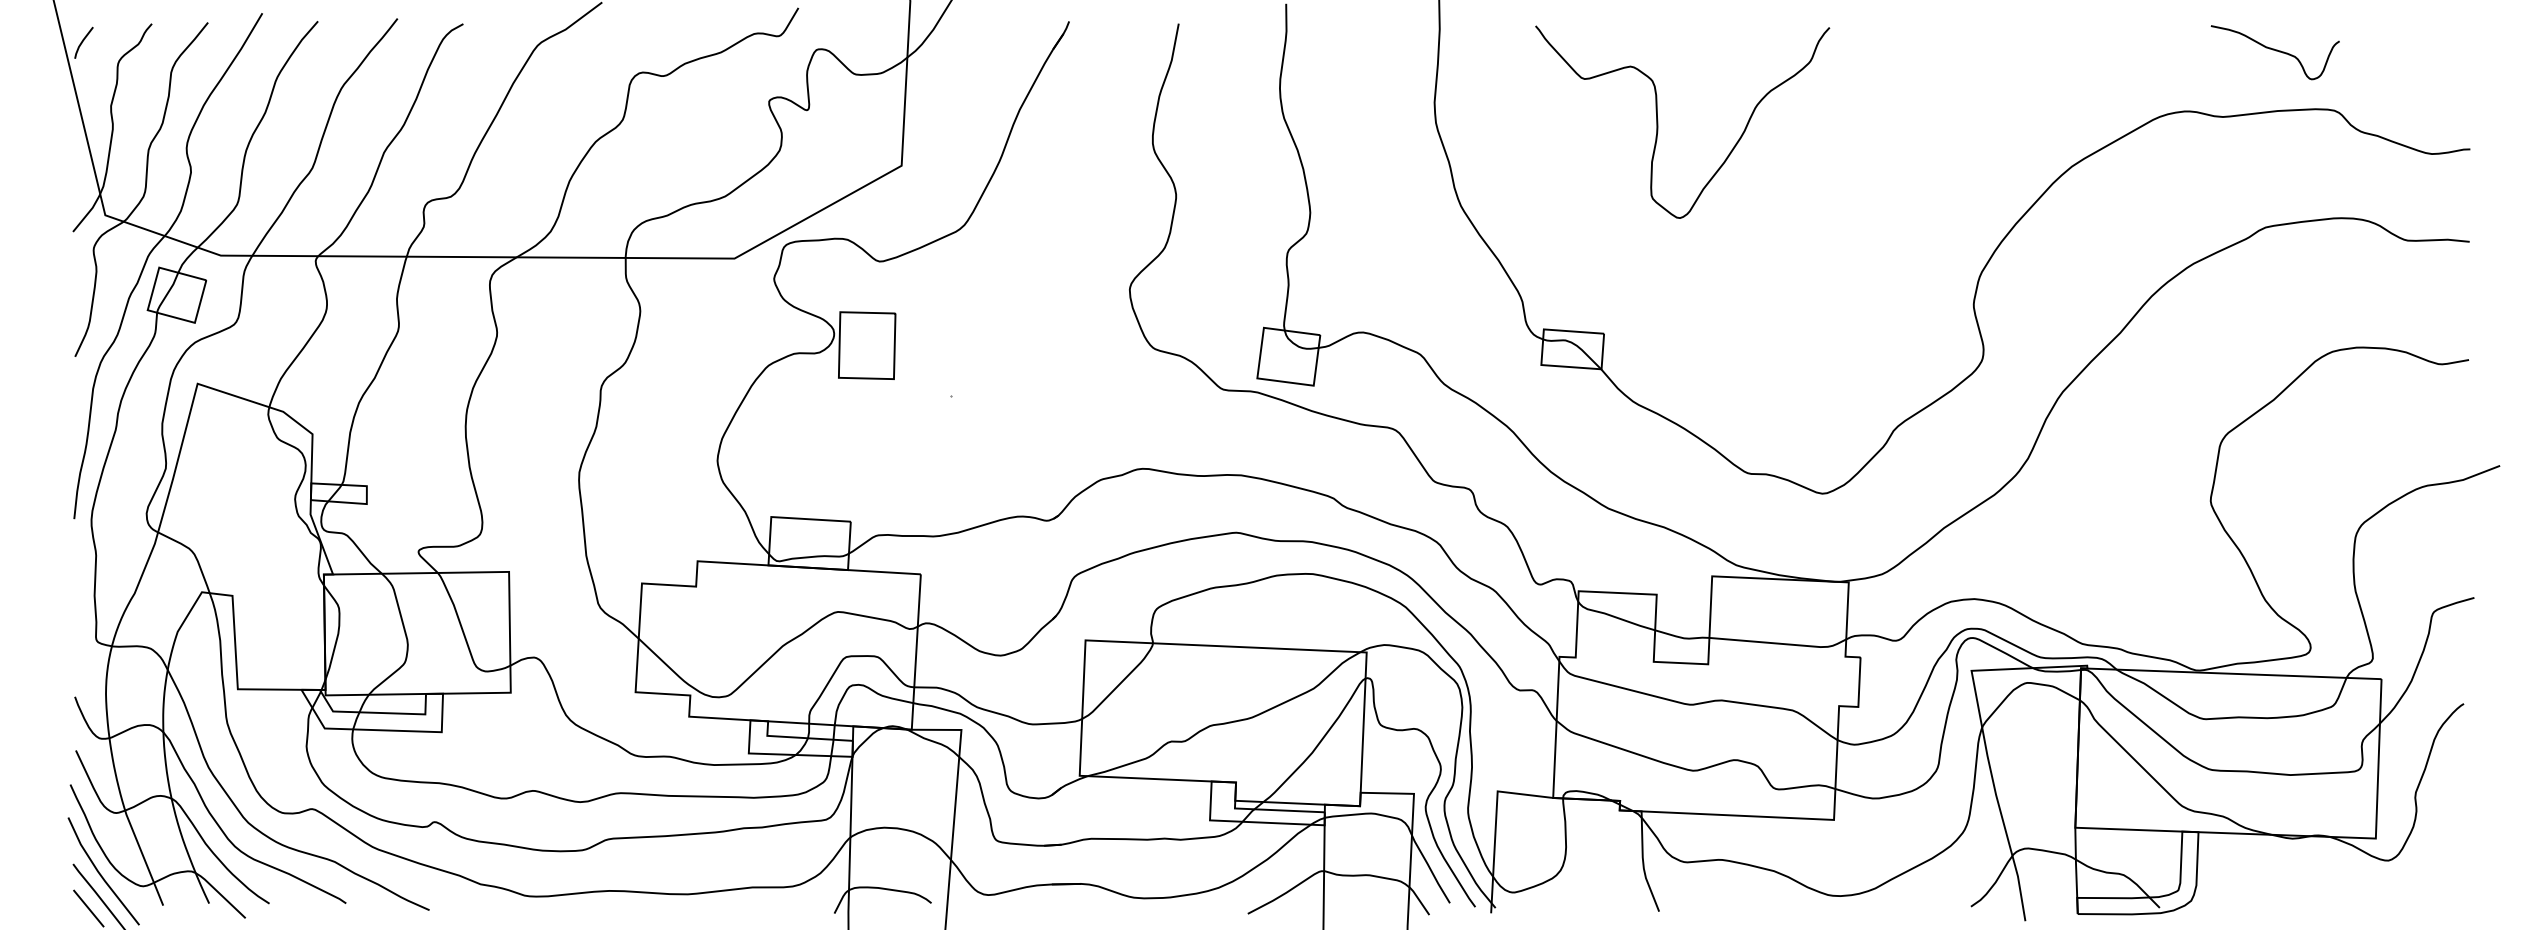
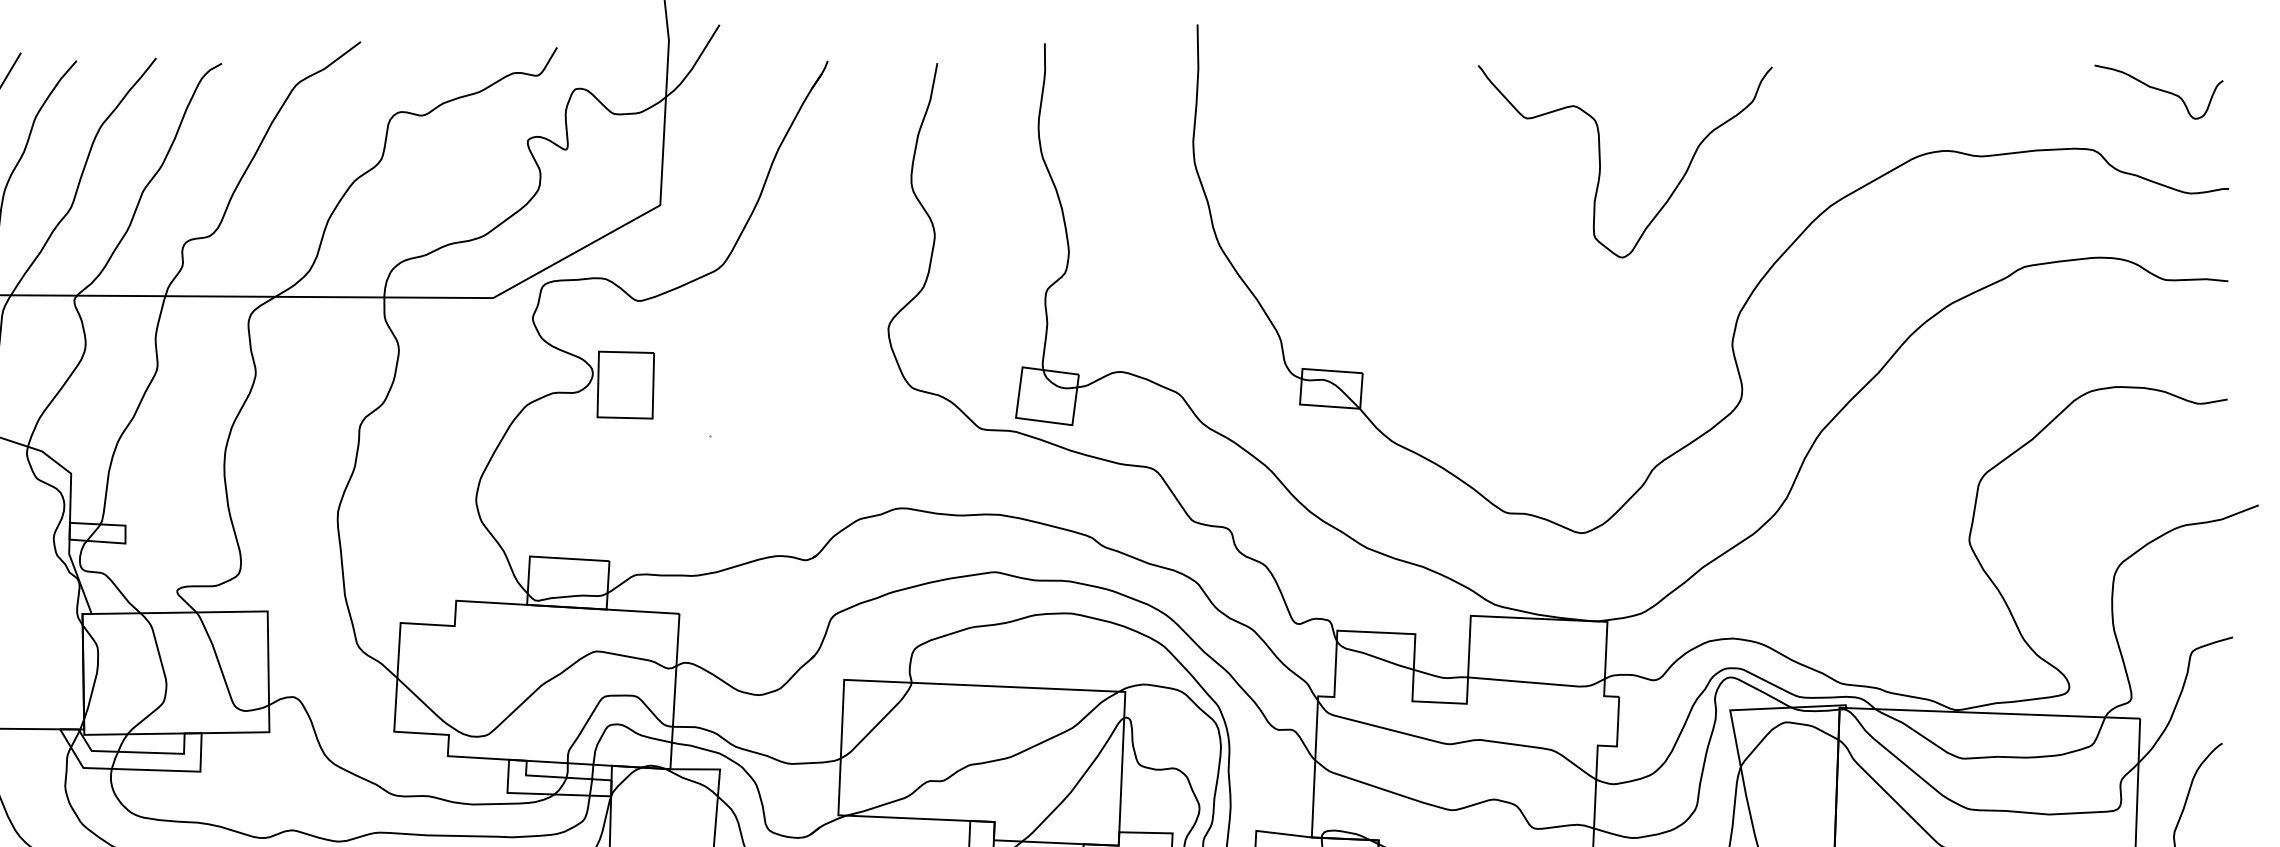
curve: (2274, 50) -> (2158, 89), moved
curve: (1658, 121) -> (1601, 160), moved

